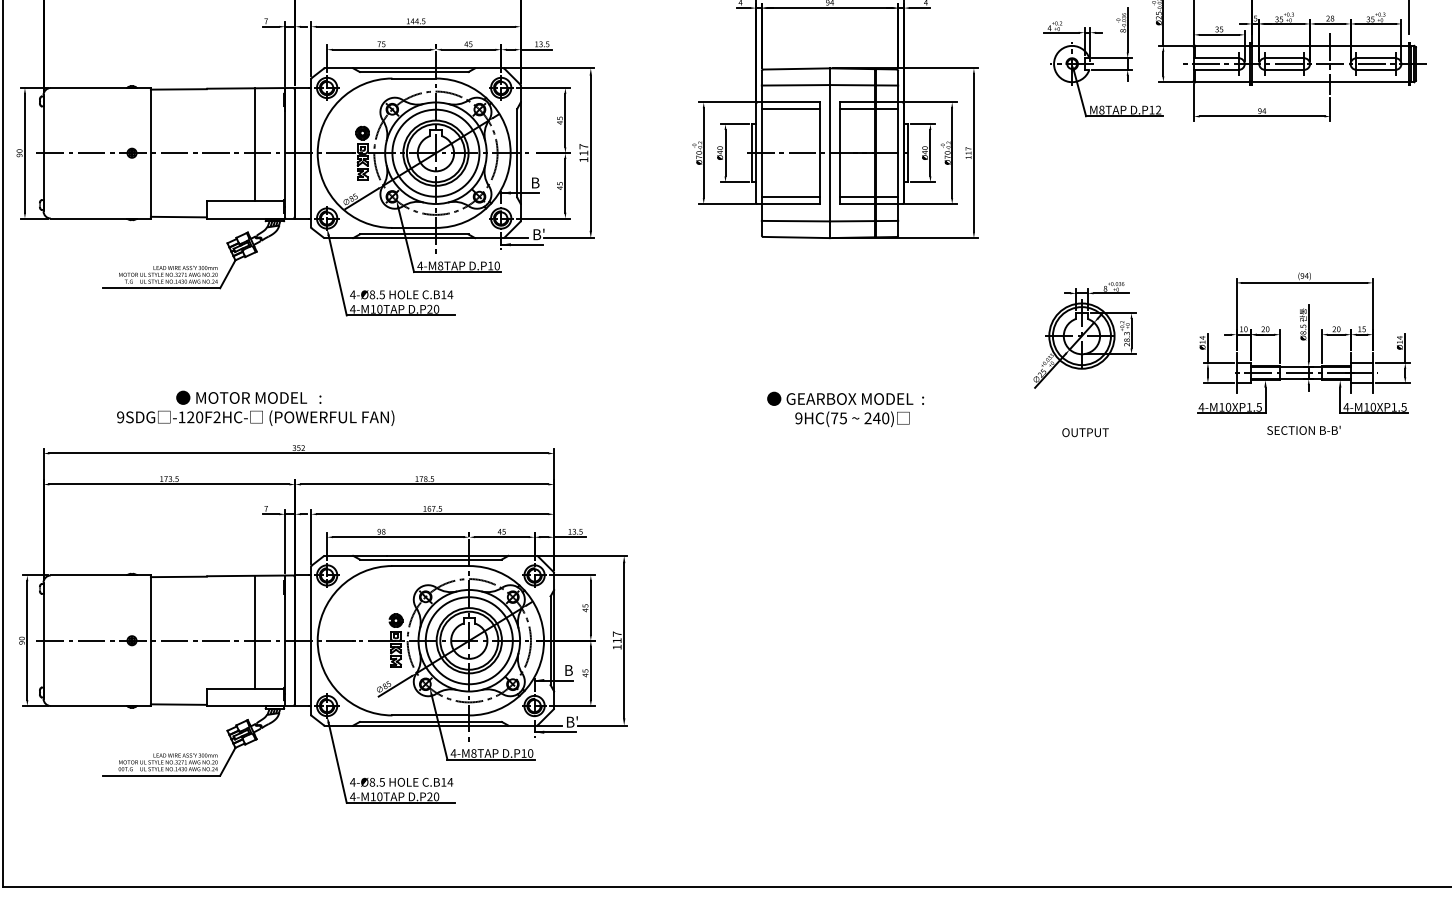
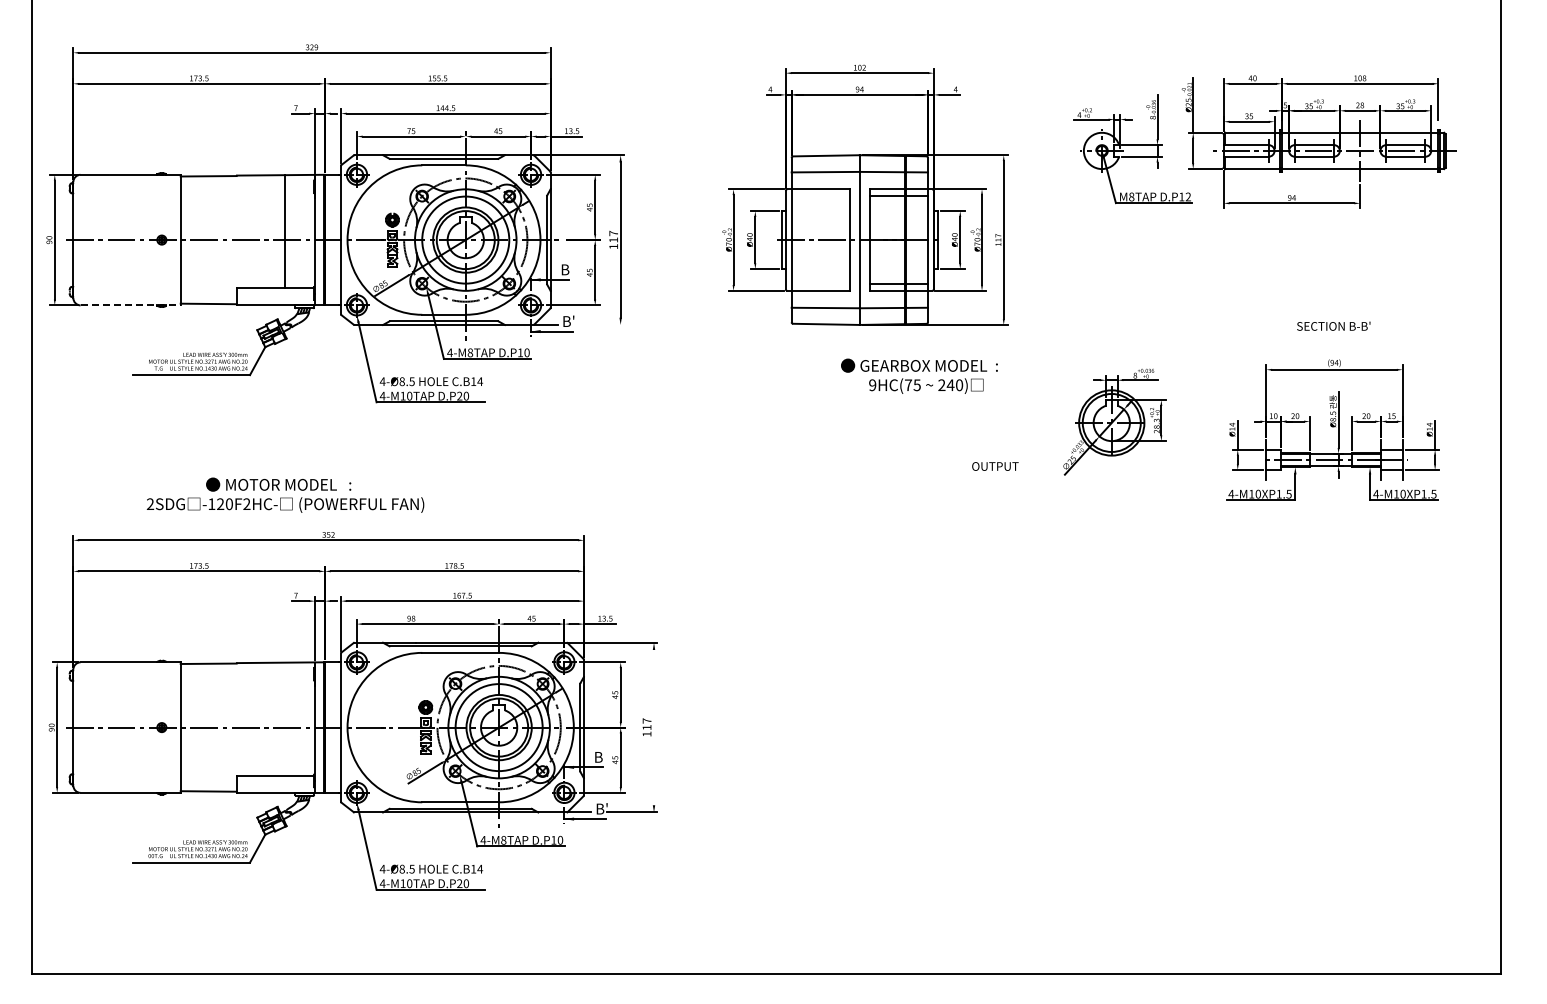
line: (790, 108) -> (820, 195), removed
line: (790, 197) -> (820, 284), removed
line: (101, 218) -> (131, 305), solid -> dashed
line: (568, 237) -> (598, 324), removed
text: (845, 408) -> (919, 375), moved
text: (120, 417) -> (150, 504), 9SDG -> 2SDG
text: (1303, 429) -> (1333, 325), moved
text: (1085, 432) -> (995, 466), moved
line: (255, 631) -> (285, 718), removed
line: (624, 640) -> (654, 727), removed

